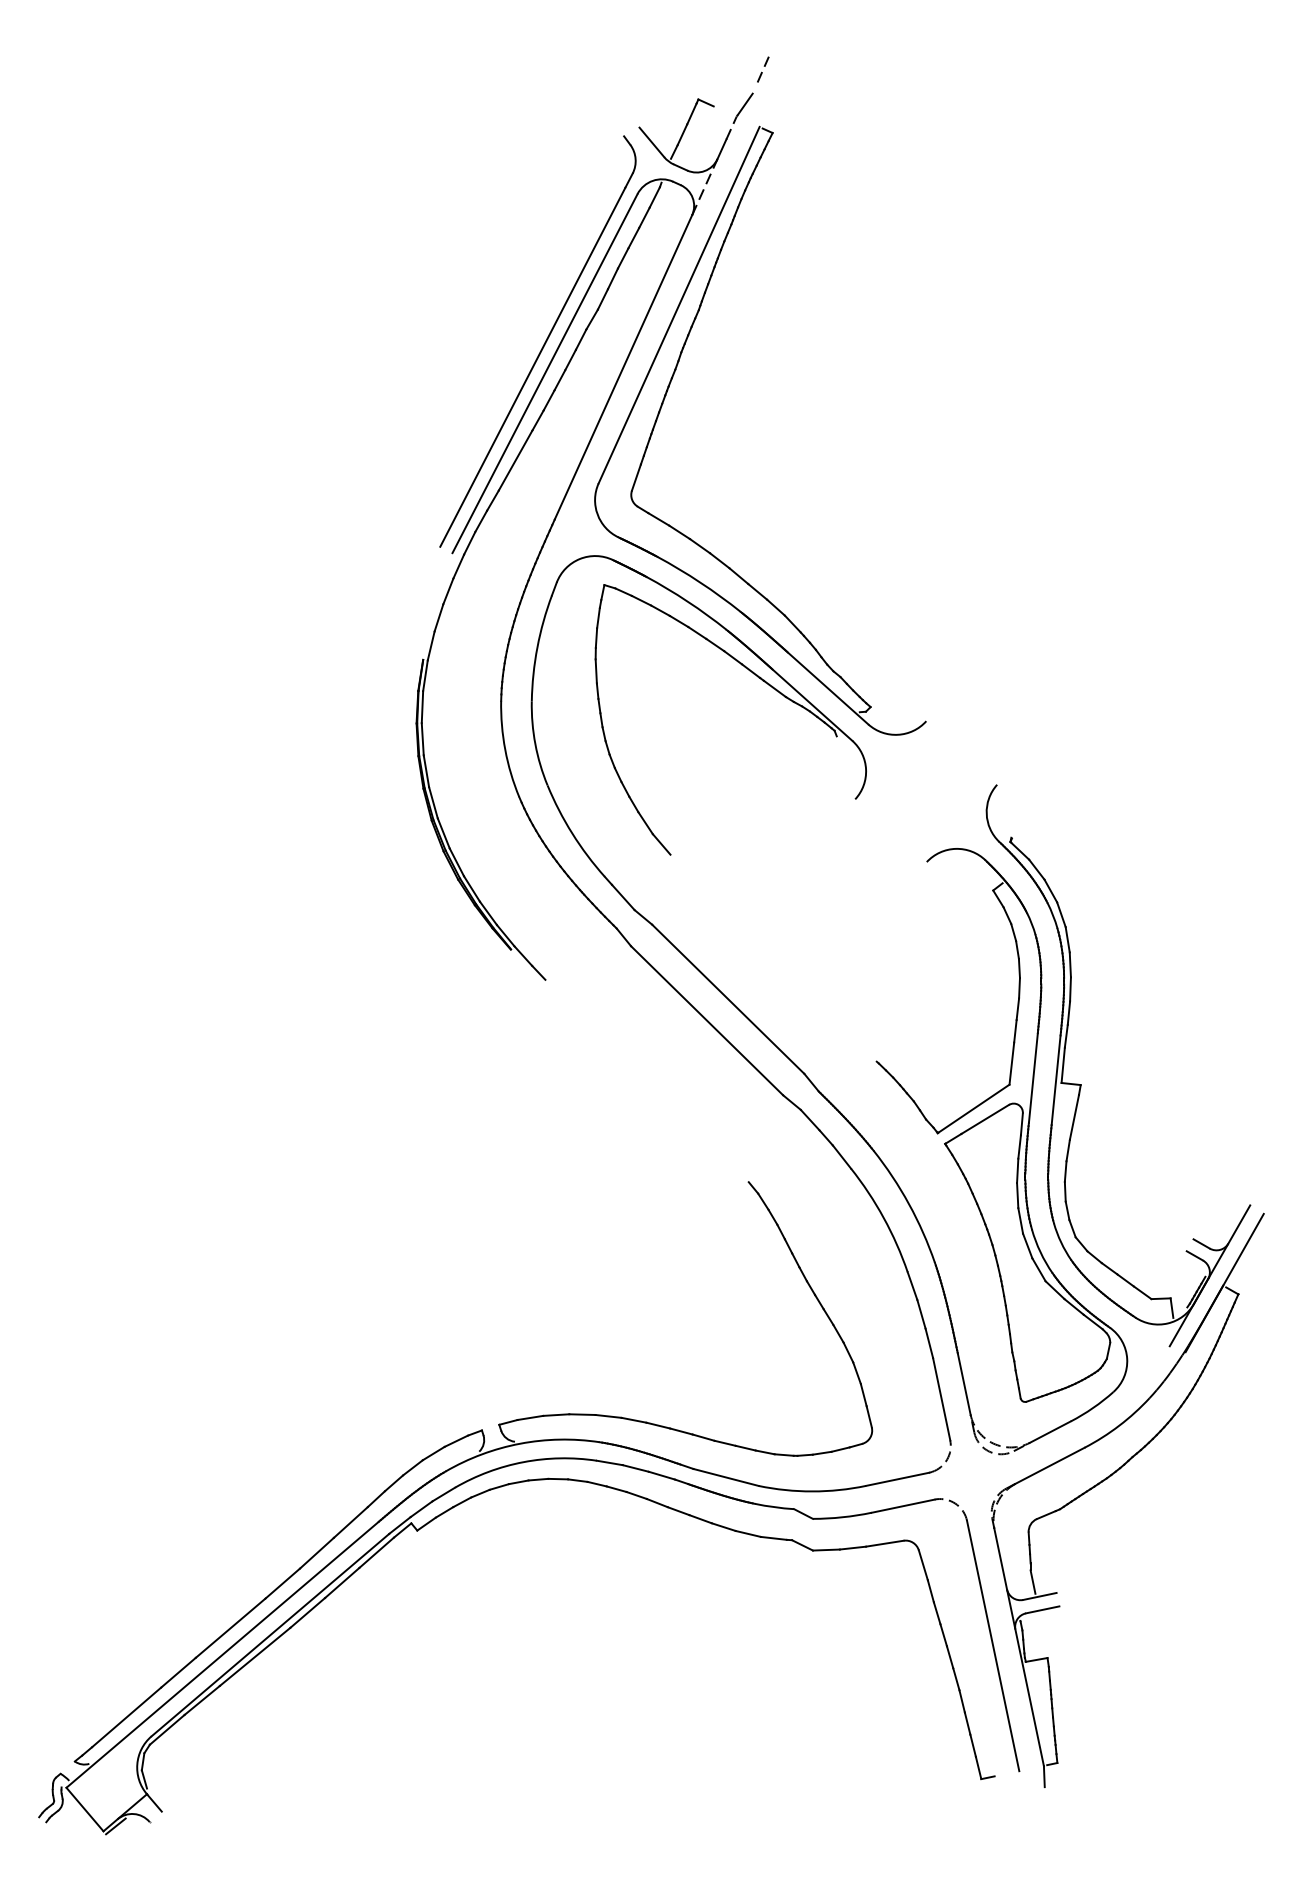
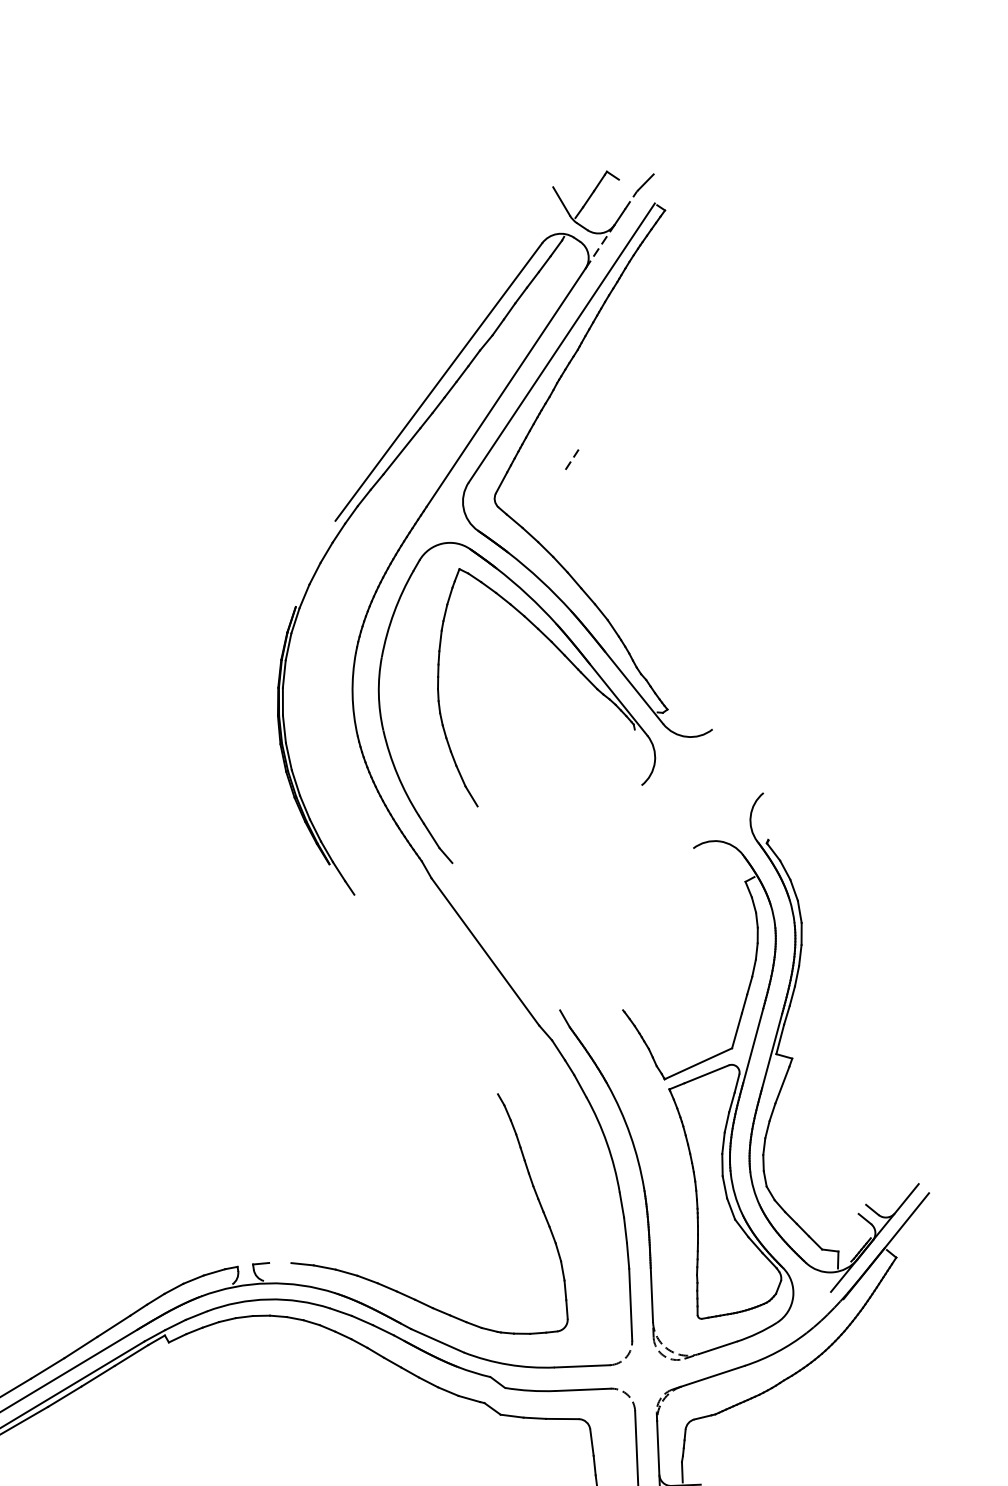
line: (761, 71) -> (570, 461), moved
part: (543, 344) -> (441, 357), removed
line: (728, 998) -> (506, 936), removed
line: (530, 1417) -> (280, 1262), removed

